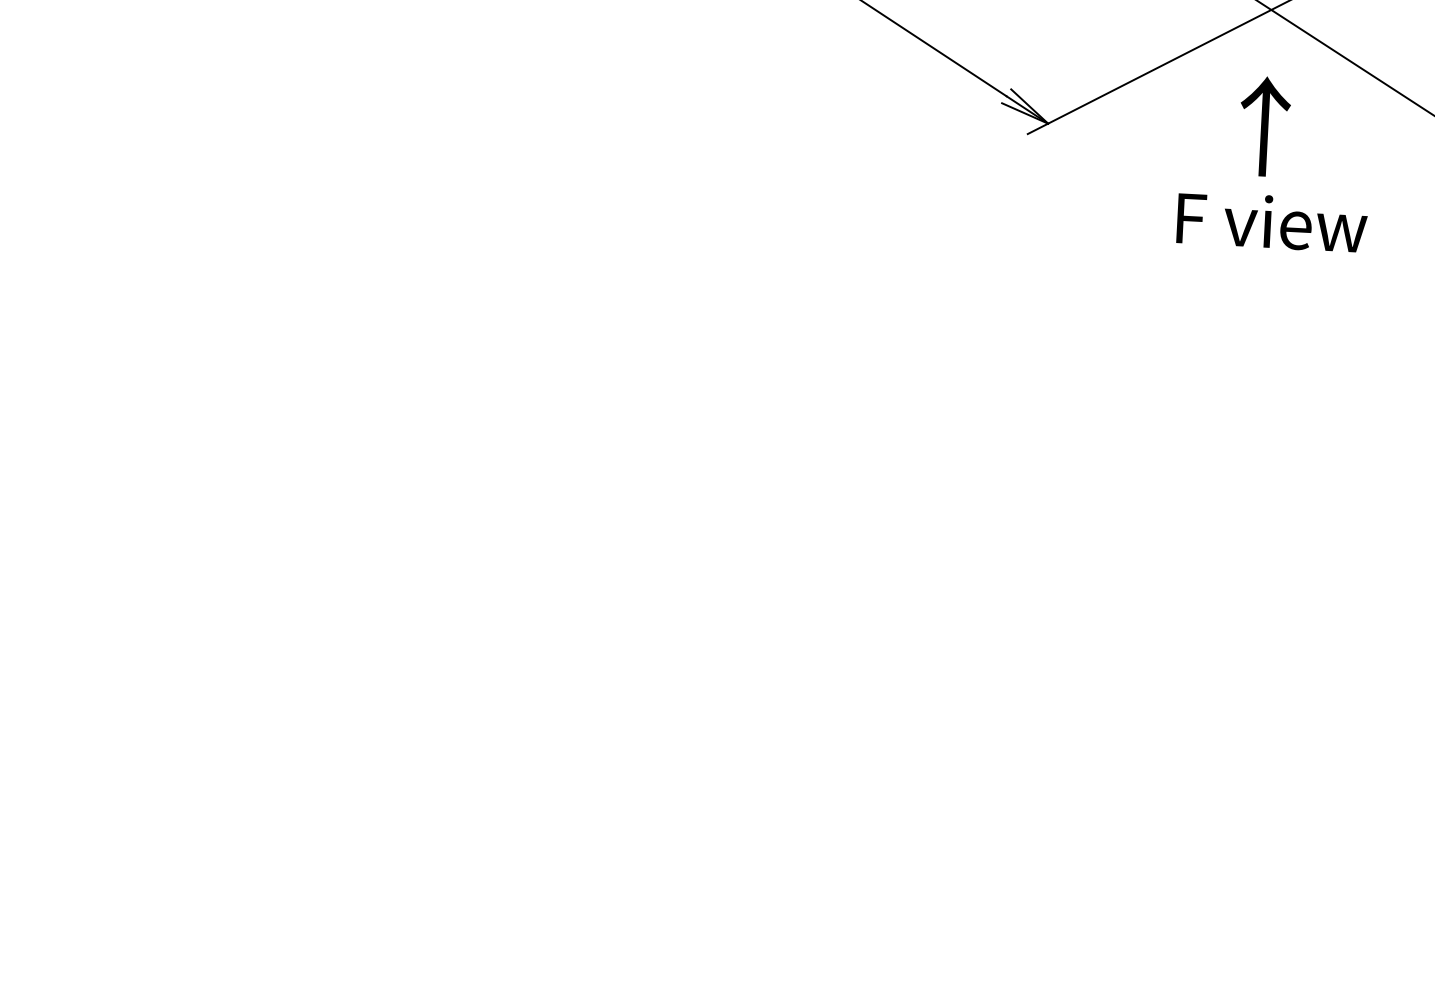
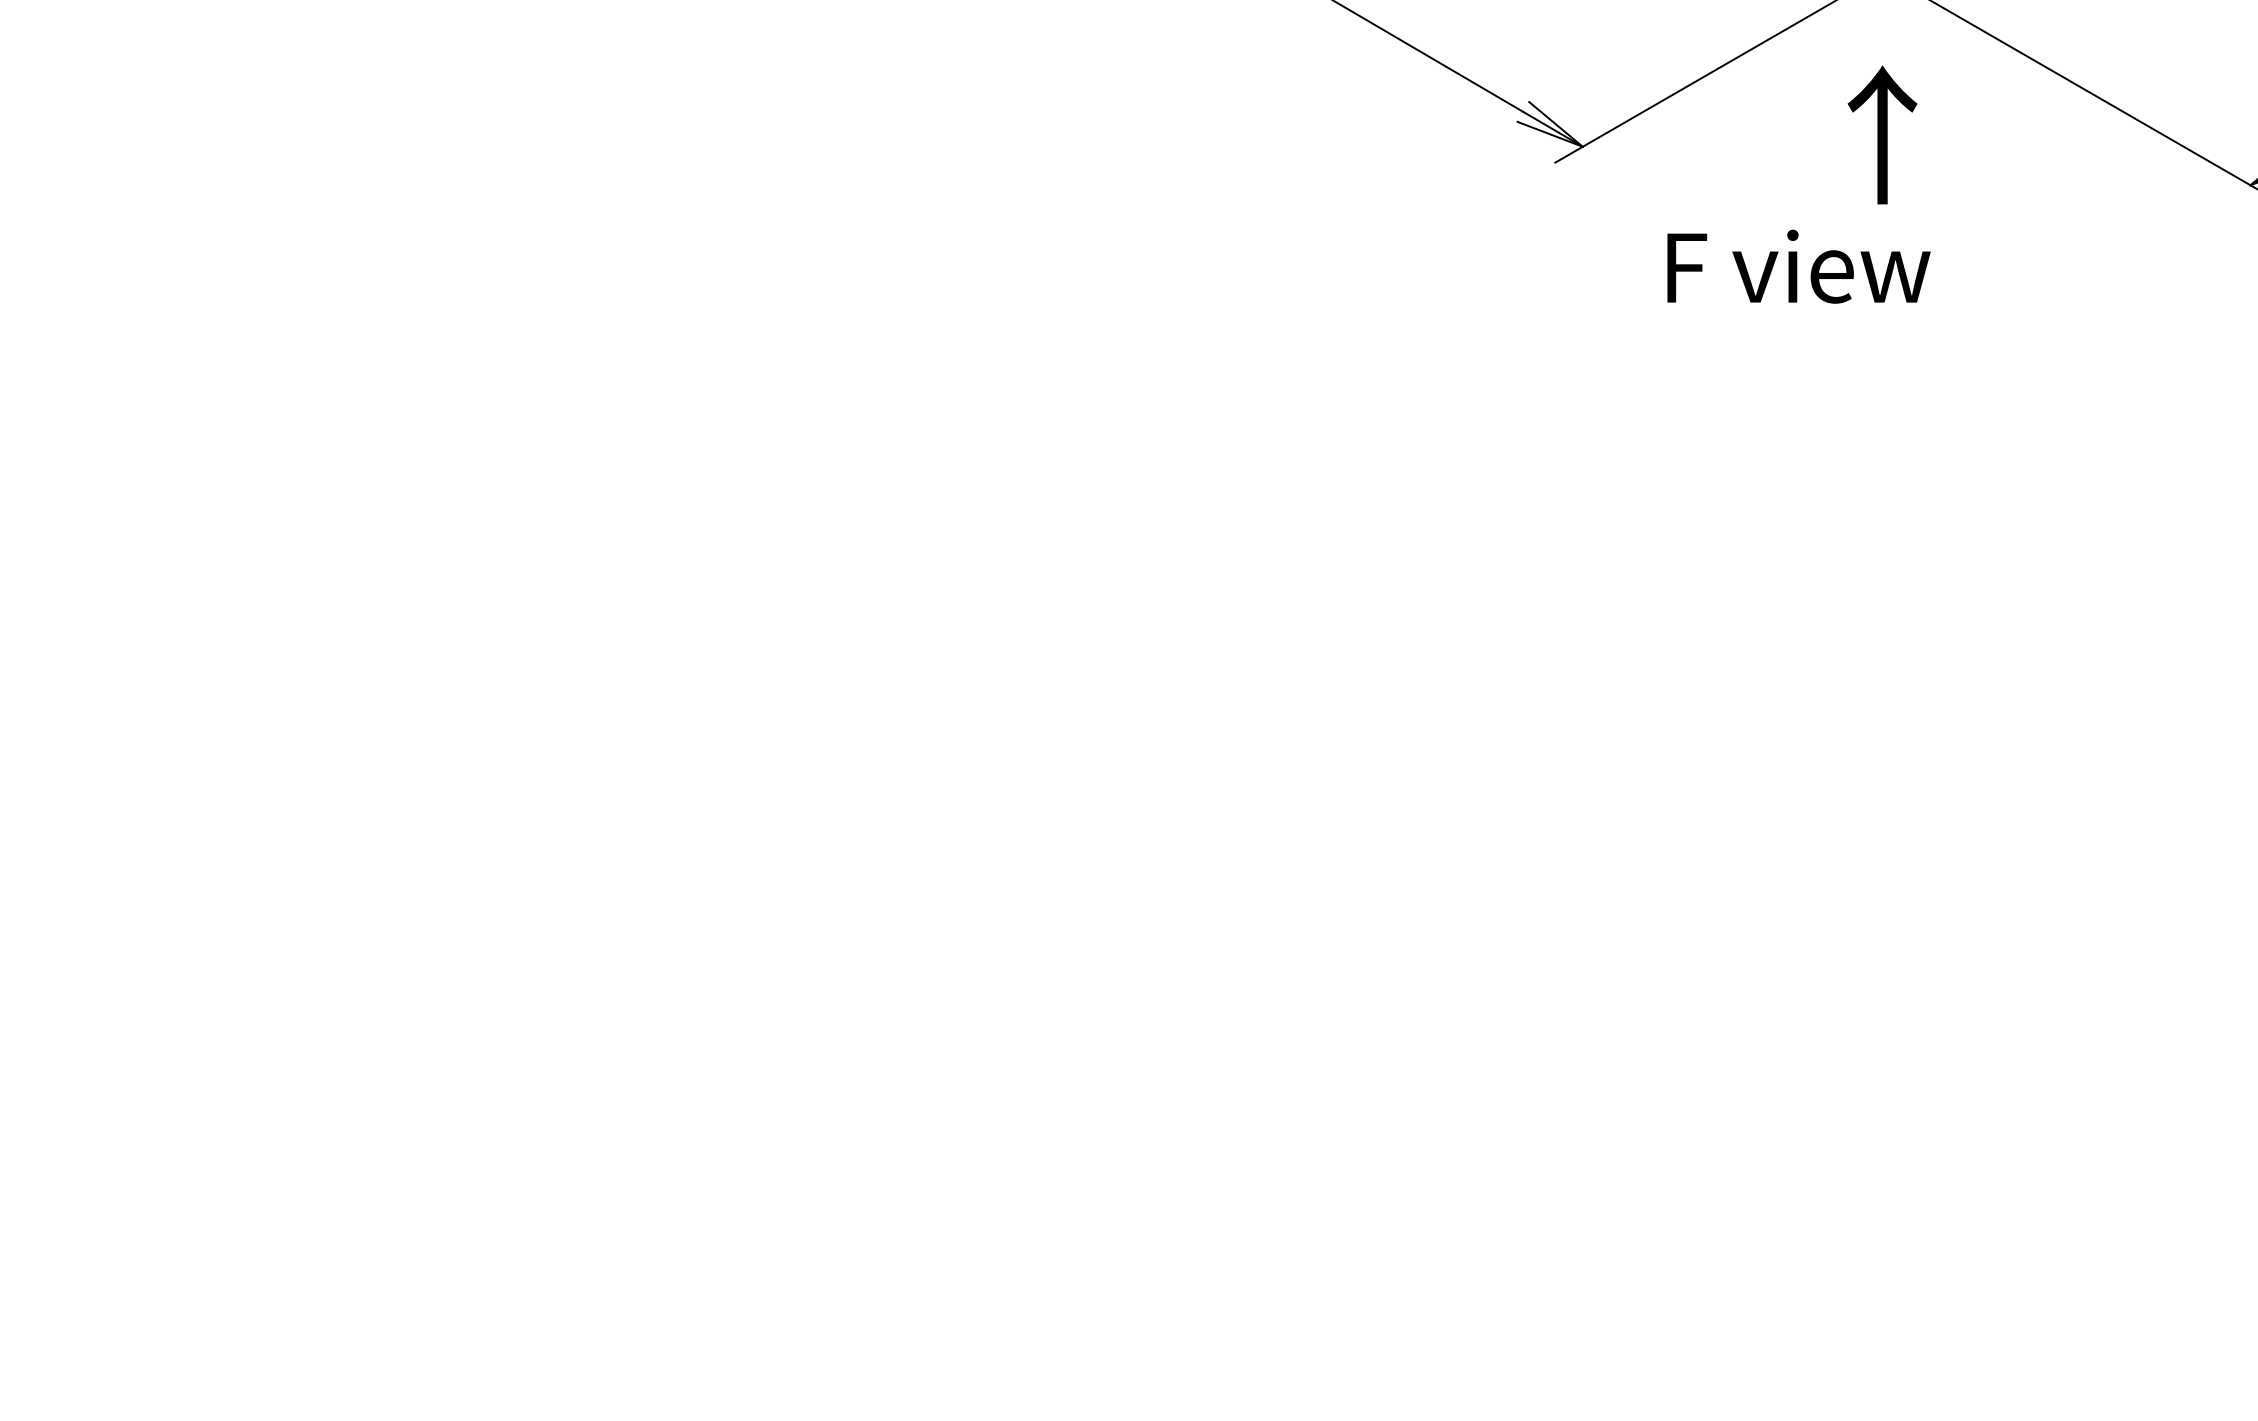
text: (1271, 221) -> (1798, 266), moved

